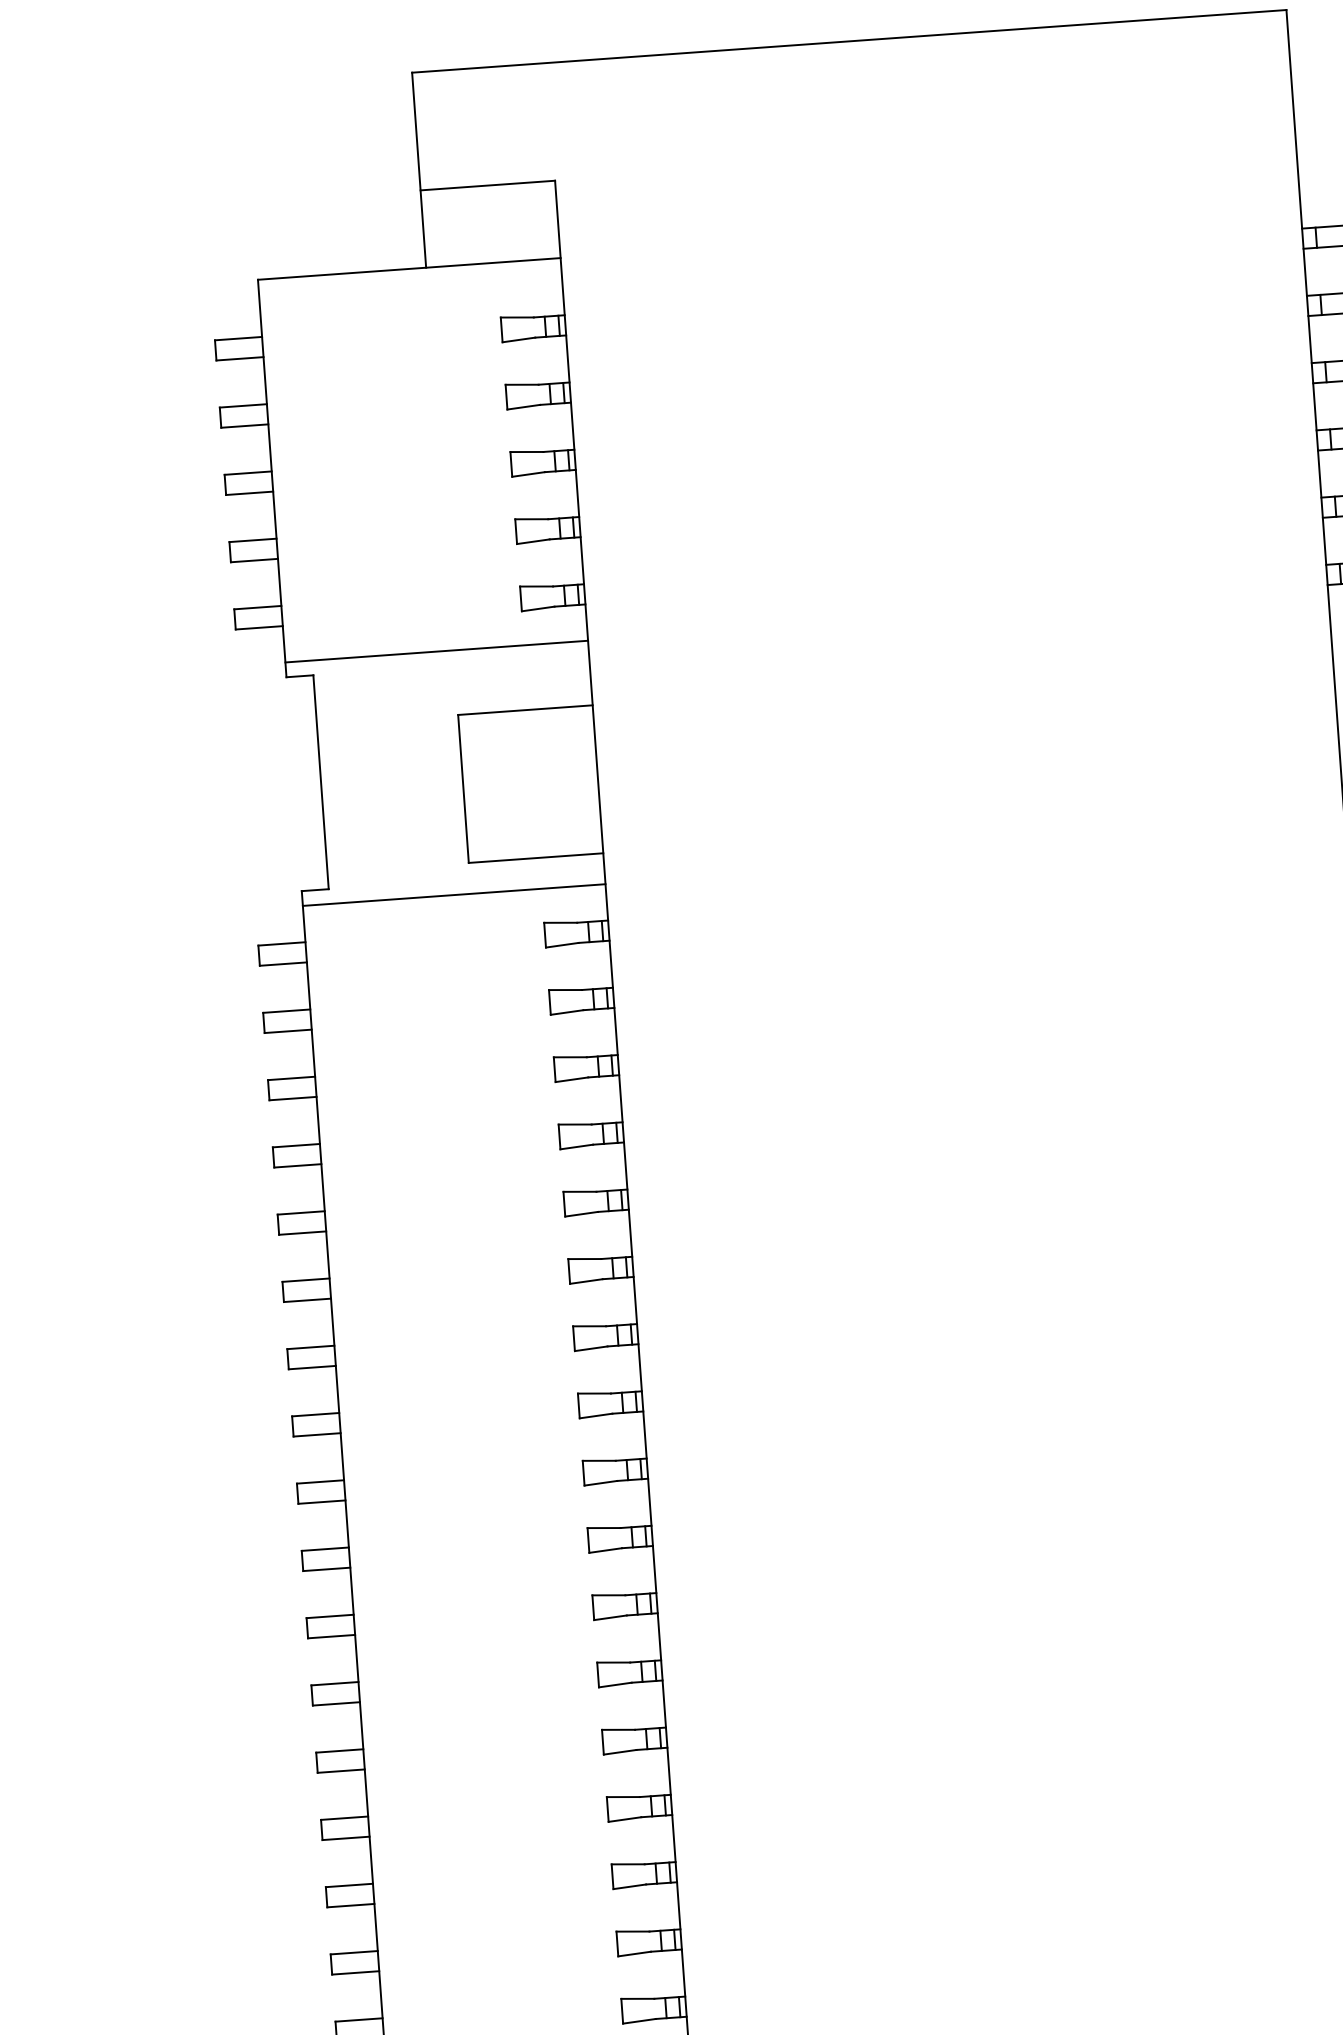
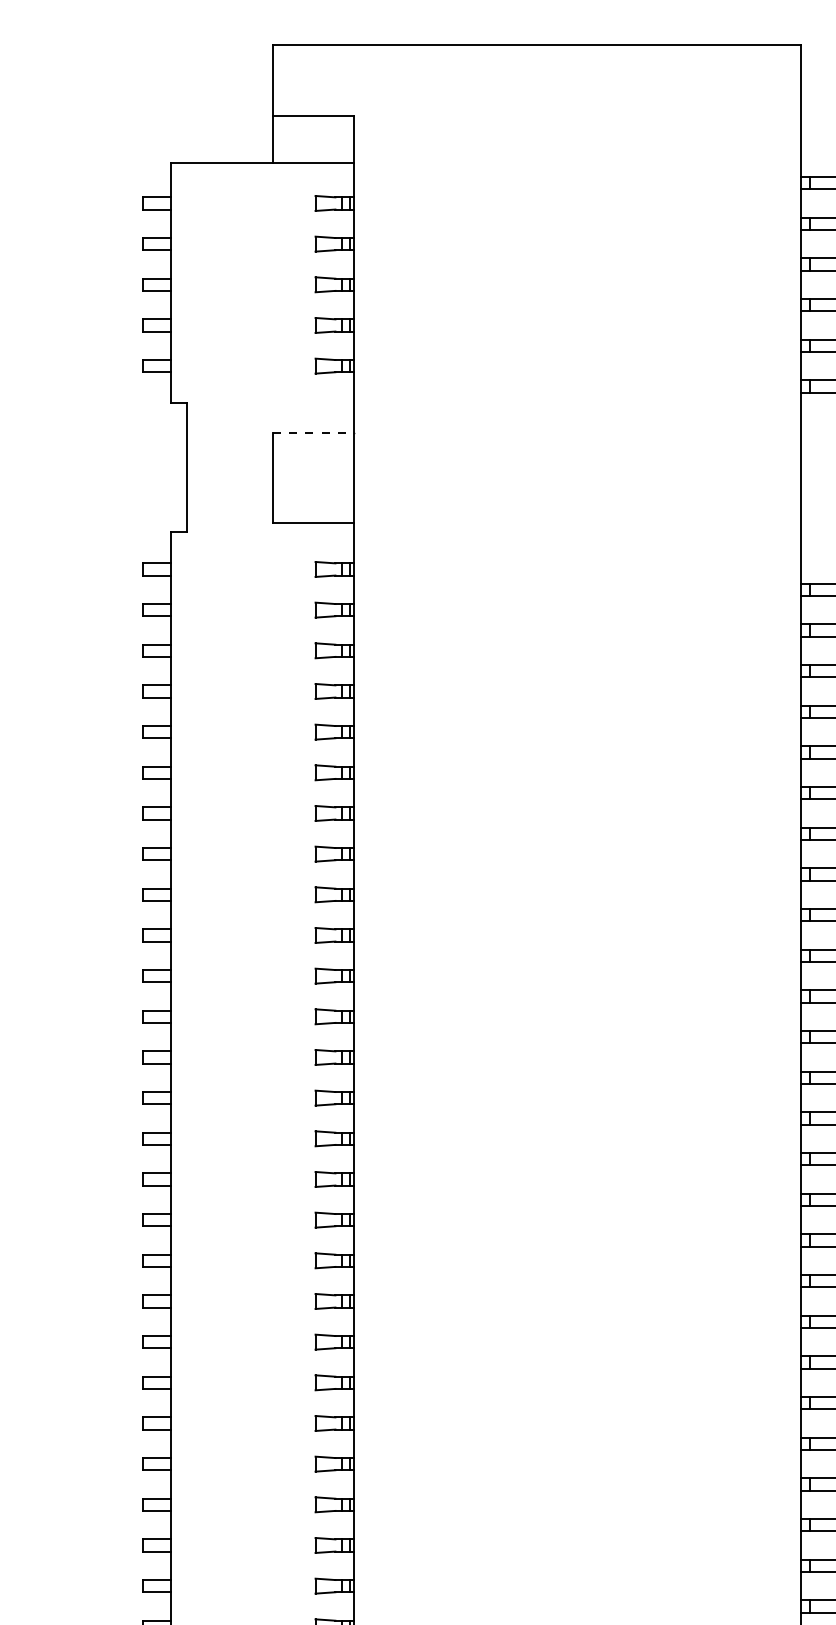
line: (436, 652) -> (262, 394), removed
line: (525, 710) -> (313, 433), solid -> dashed
line: (454, 895) -> (262, 541), removed

